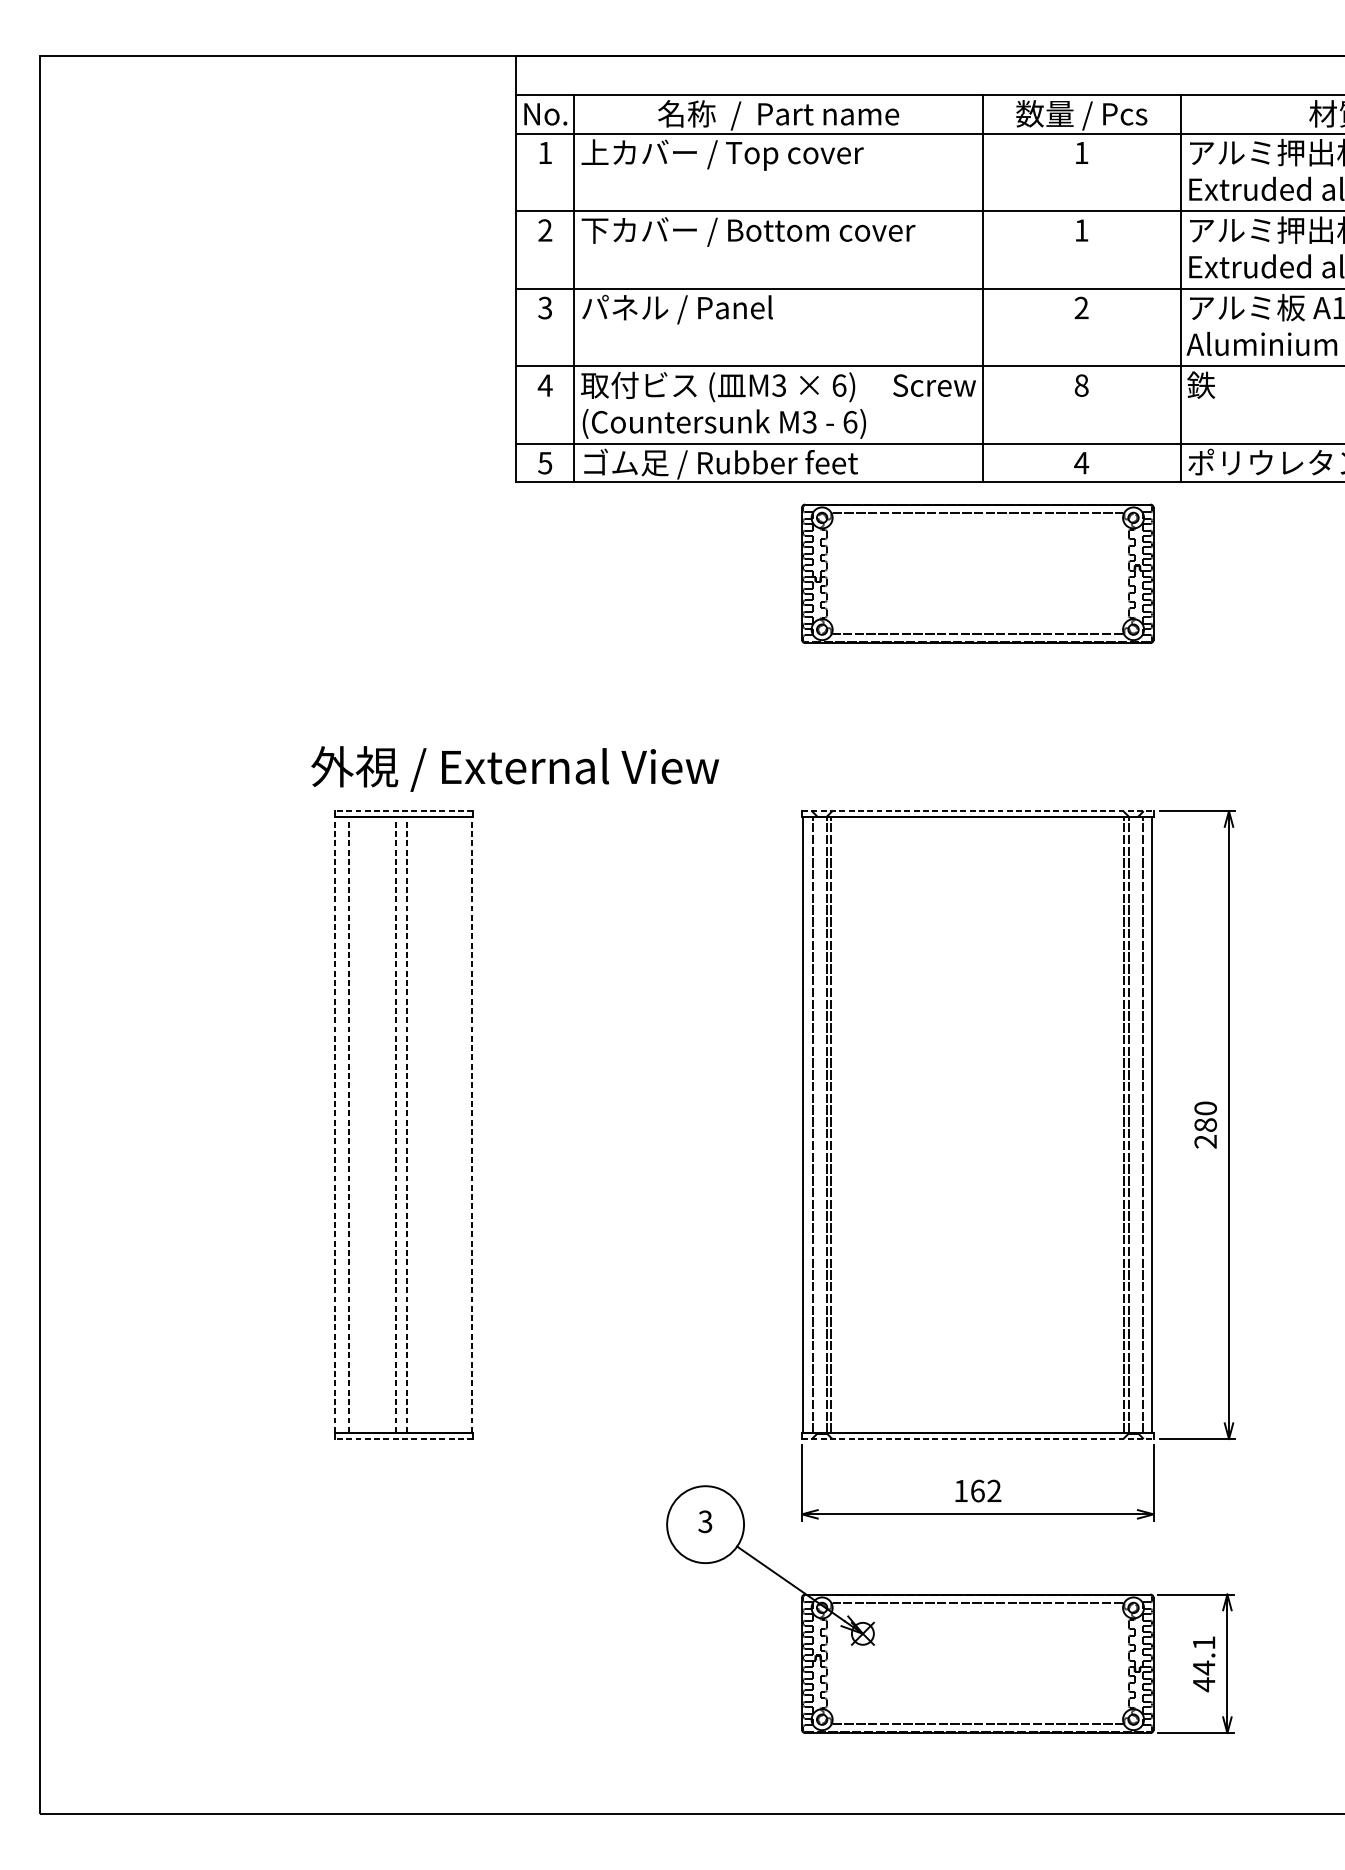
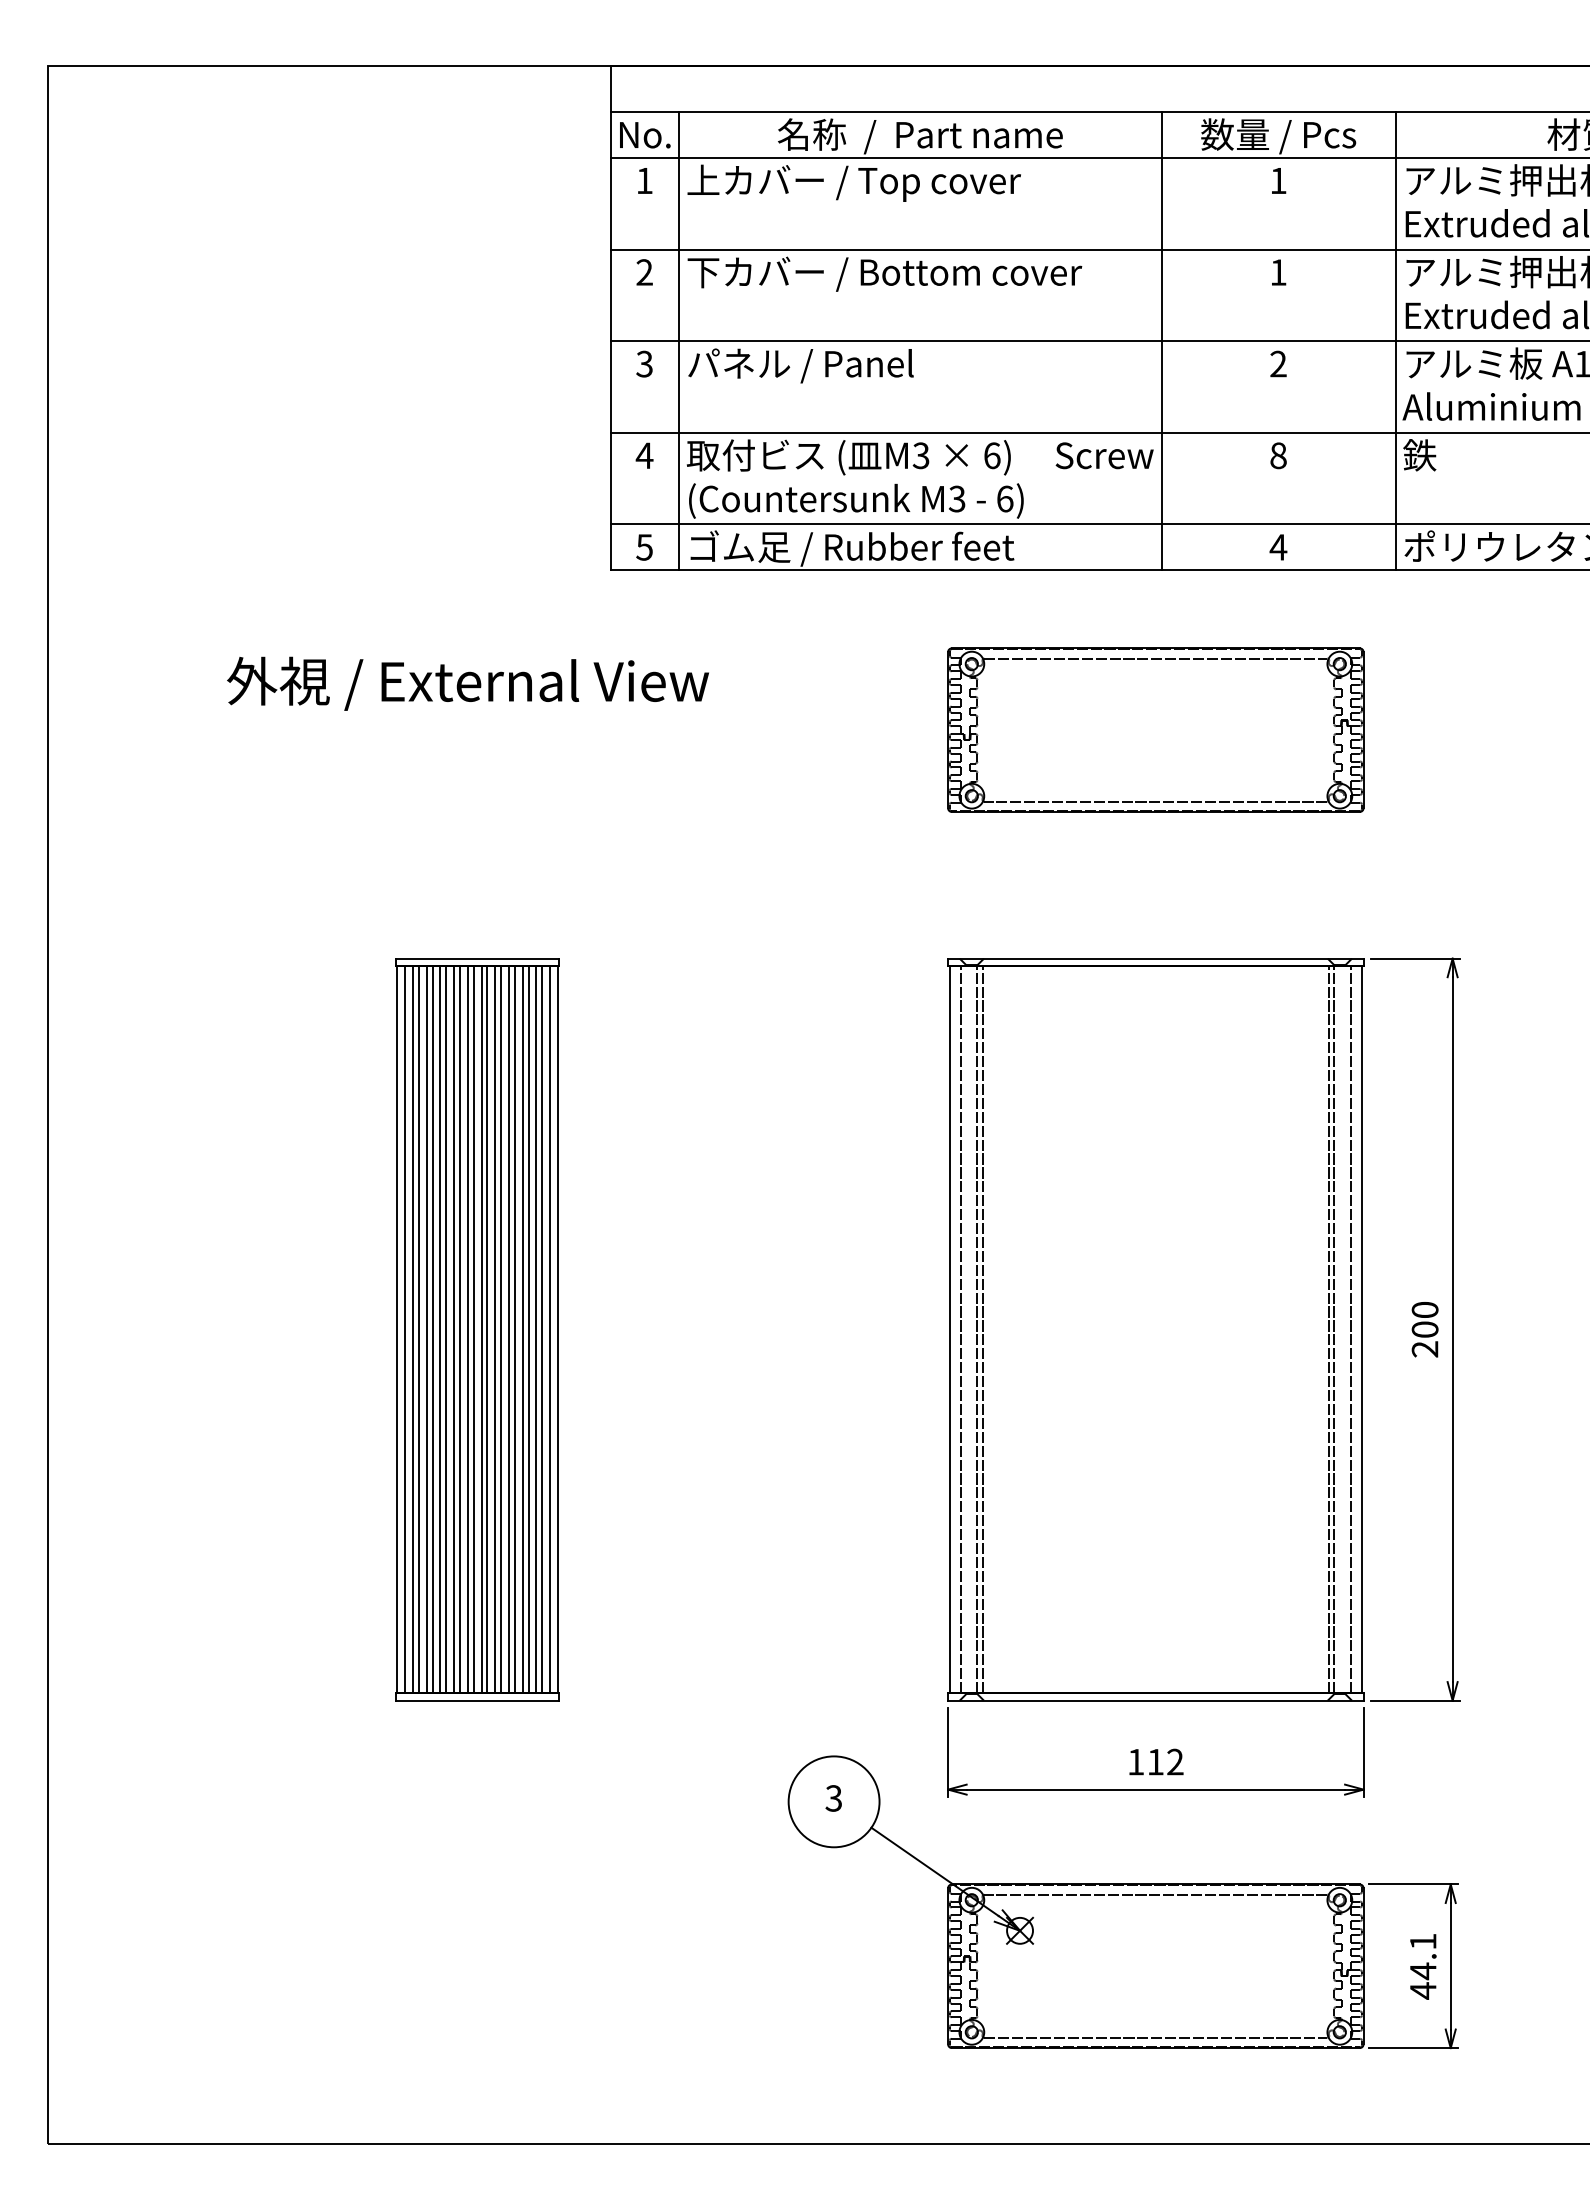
part: (977, 573) -> (1155, 729), moved
text: (514, 768) -> (467, 683), moved
line: (403, 811) -> (477, 958), dashed -> solid
line: (977, 811) -> (1155, 958), dashed -> solid
line: (335, 1124) -> (396, 1329), dashed -> solid
line: (342, 1124) -> (405, 1329), added
line: (348, 1124) -> (412, 1329), dashed -> solid
line: (353, 1124) -> (418, 1329), added
line: (360, 1124) -> (426, 1329), added
line: (365, 1124) -> (432, 1329), added
line: (372, 1124) -> (440, 1329), added
line: (377, 1124) -> (446, 1329), added
line: (384, 1124) -> (454, 1329), added
line: (388, 1124) -> (459, 1329), added
line: (395, 1124) -> (467, 1329), dashed -> solid
line: (400, 1124) -> (473, 1329), added
line: (407, 1124) -> (481, 1329), dashed -> solid
line: (412, 1124) -> (487, 1329), added
line: (419, 1124) -> (495, 1329), added
line: (424, 1124) -> (501, 1329), added
line: (430, 1124) -> (508, 1329), added
line: (435, 1124) -> (514, 1329), added
line: (441, 1124) -> (522, 1329), added
line: (446, 1124) -> (528, 1329), added
line: (453, 1124) -> (536, 1329), added
line: (458, 1124) -> (542, 1329), added
line: (465, 1124) -> (550, 1329), added
line: (472, 1124) -> (558, 1329), dashed -> solid
text: (1206, 1124) -> (1425, 1329), 280 -> 200
line: (403, 1438) -> (477, 1700), dashed -> solid
line: (977, 1438) -> (1155, 1700), dashed -> solid
text: (978, 1490) -> (1156, 1761), 162 -> 112

